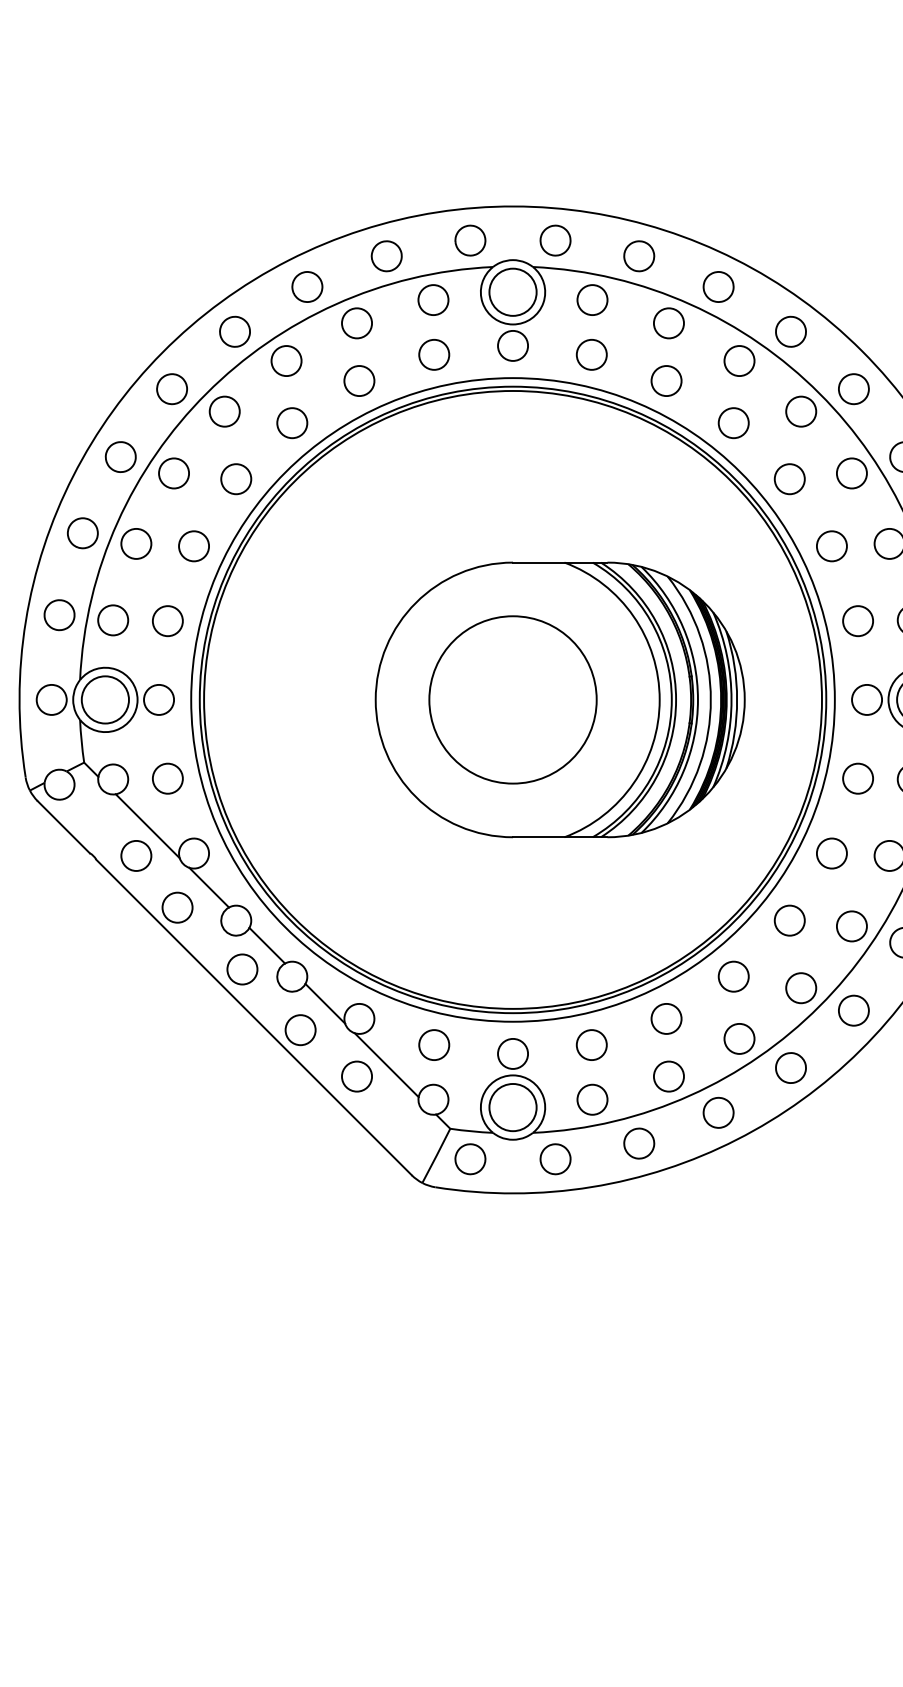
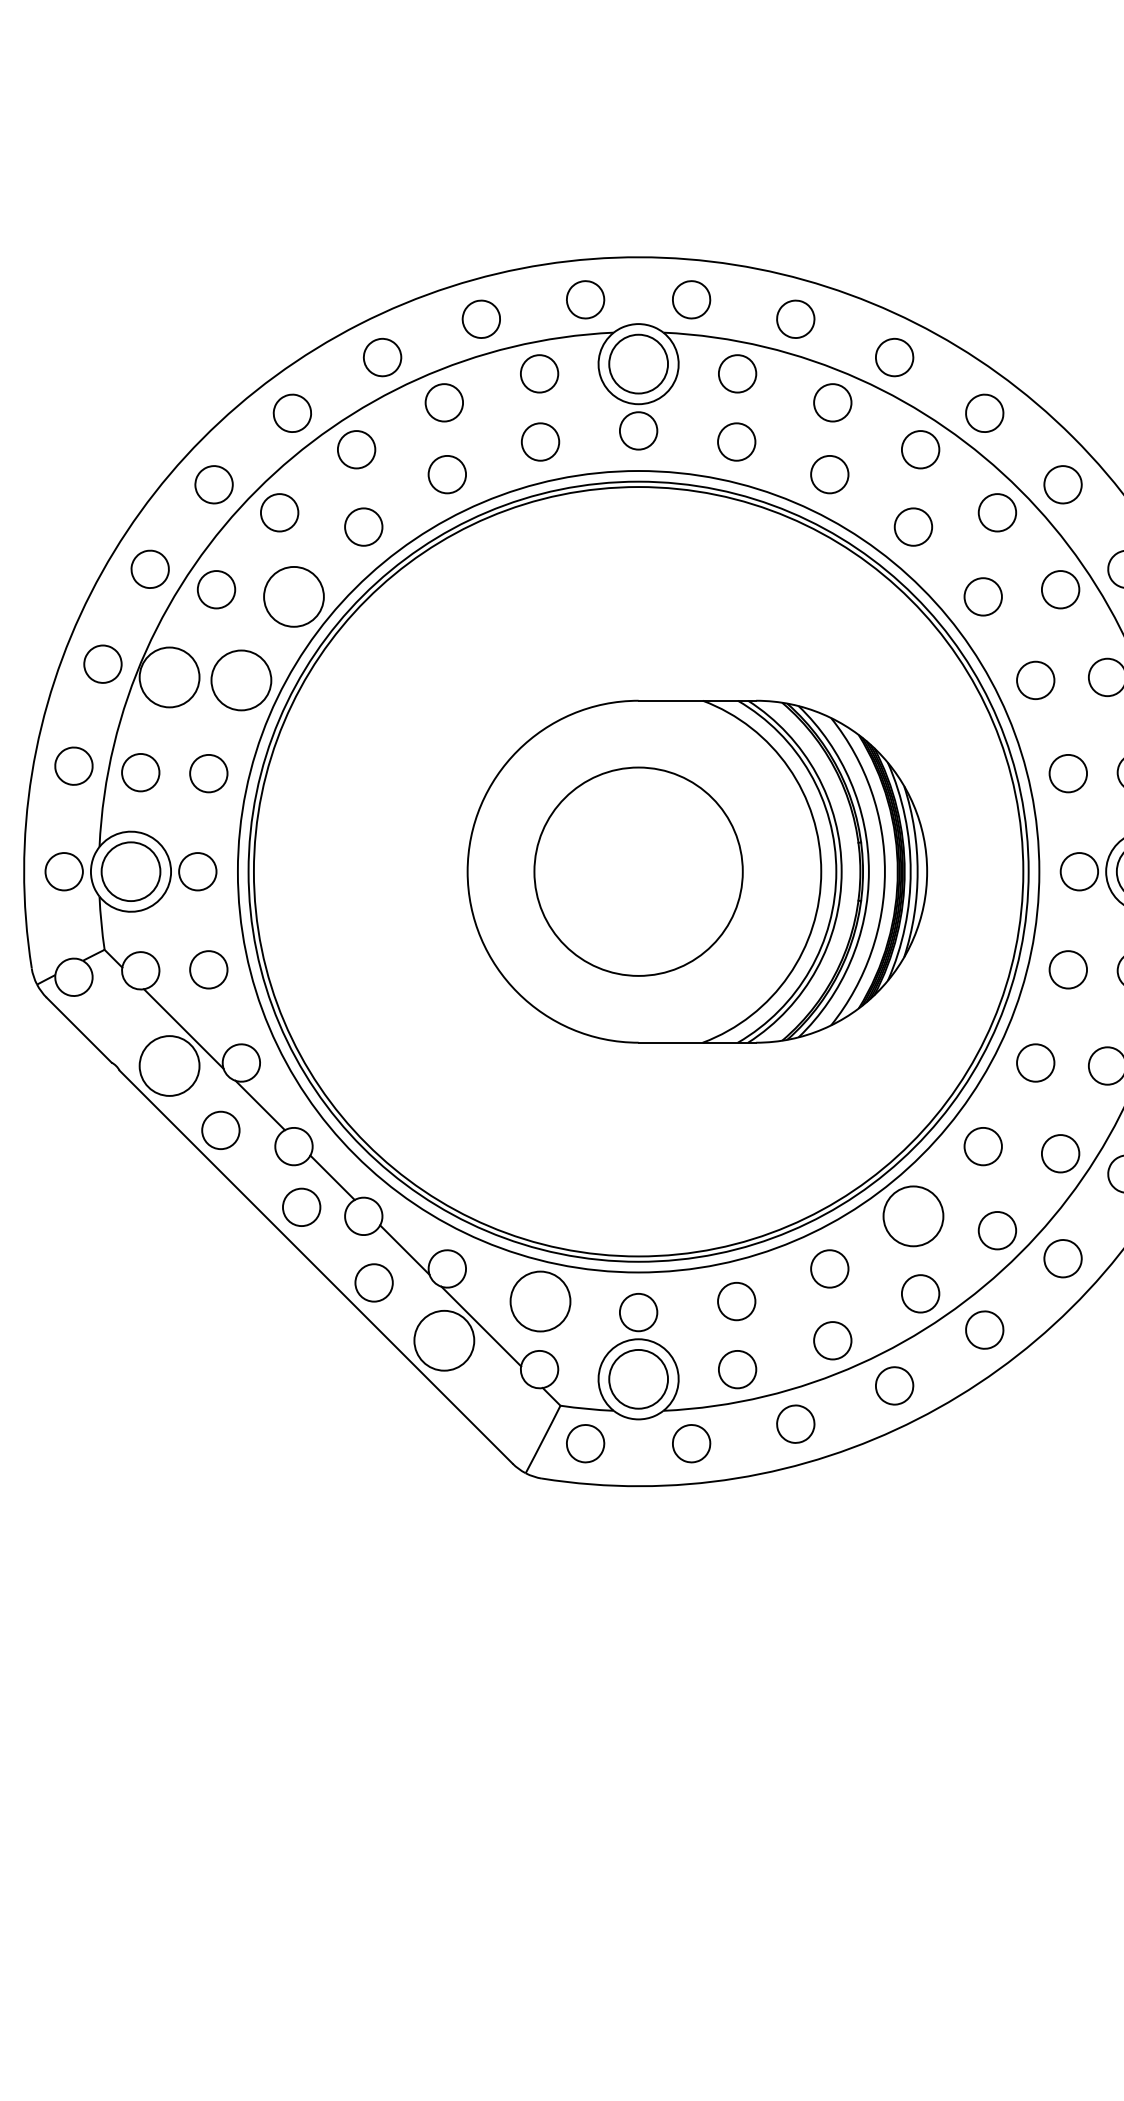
circle: (236, 479) -> (294, 597), size x1.6
circle: (136, 543) -> (169, 676), size x1.6
circle: (194, 546) -> (241, 680), size x1.6
circle: (136, 855) -> (169, 1065), size x1.6
circle: (733, 976) -> (913, 1216), size x1.6
circle: (434, 1045) -> (540, 1302), size x1.6
circle: (357, 1076) -> (444, 1340), size x1.6

